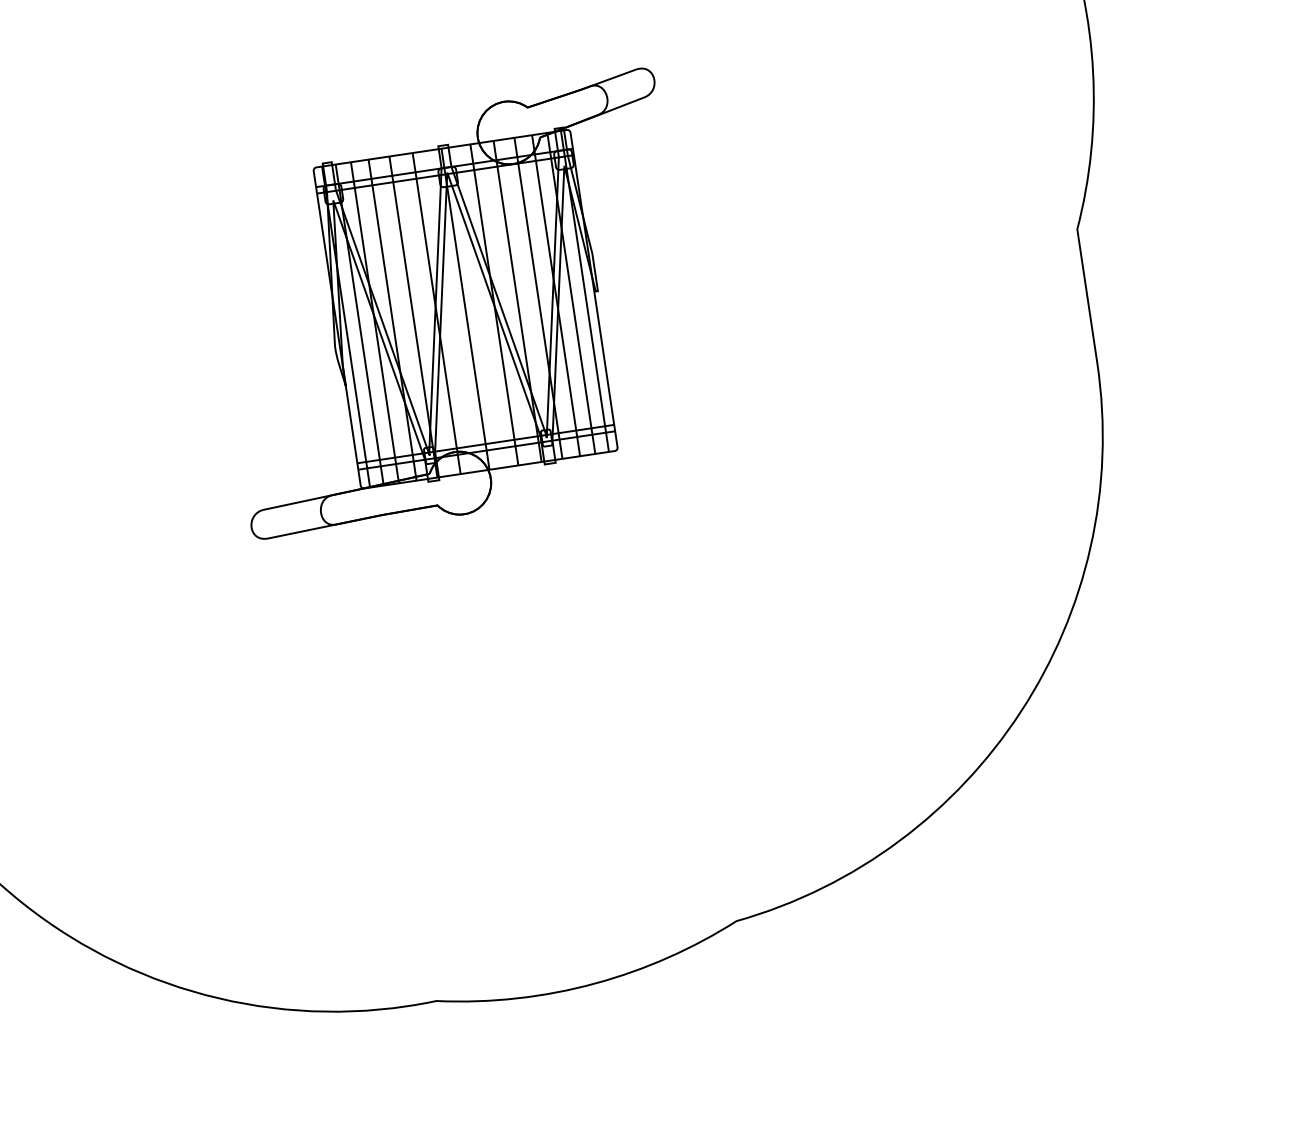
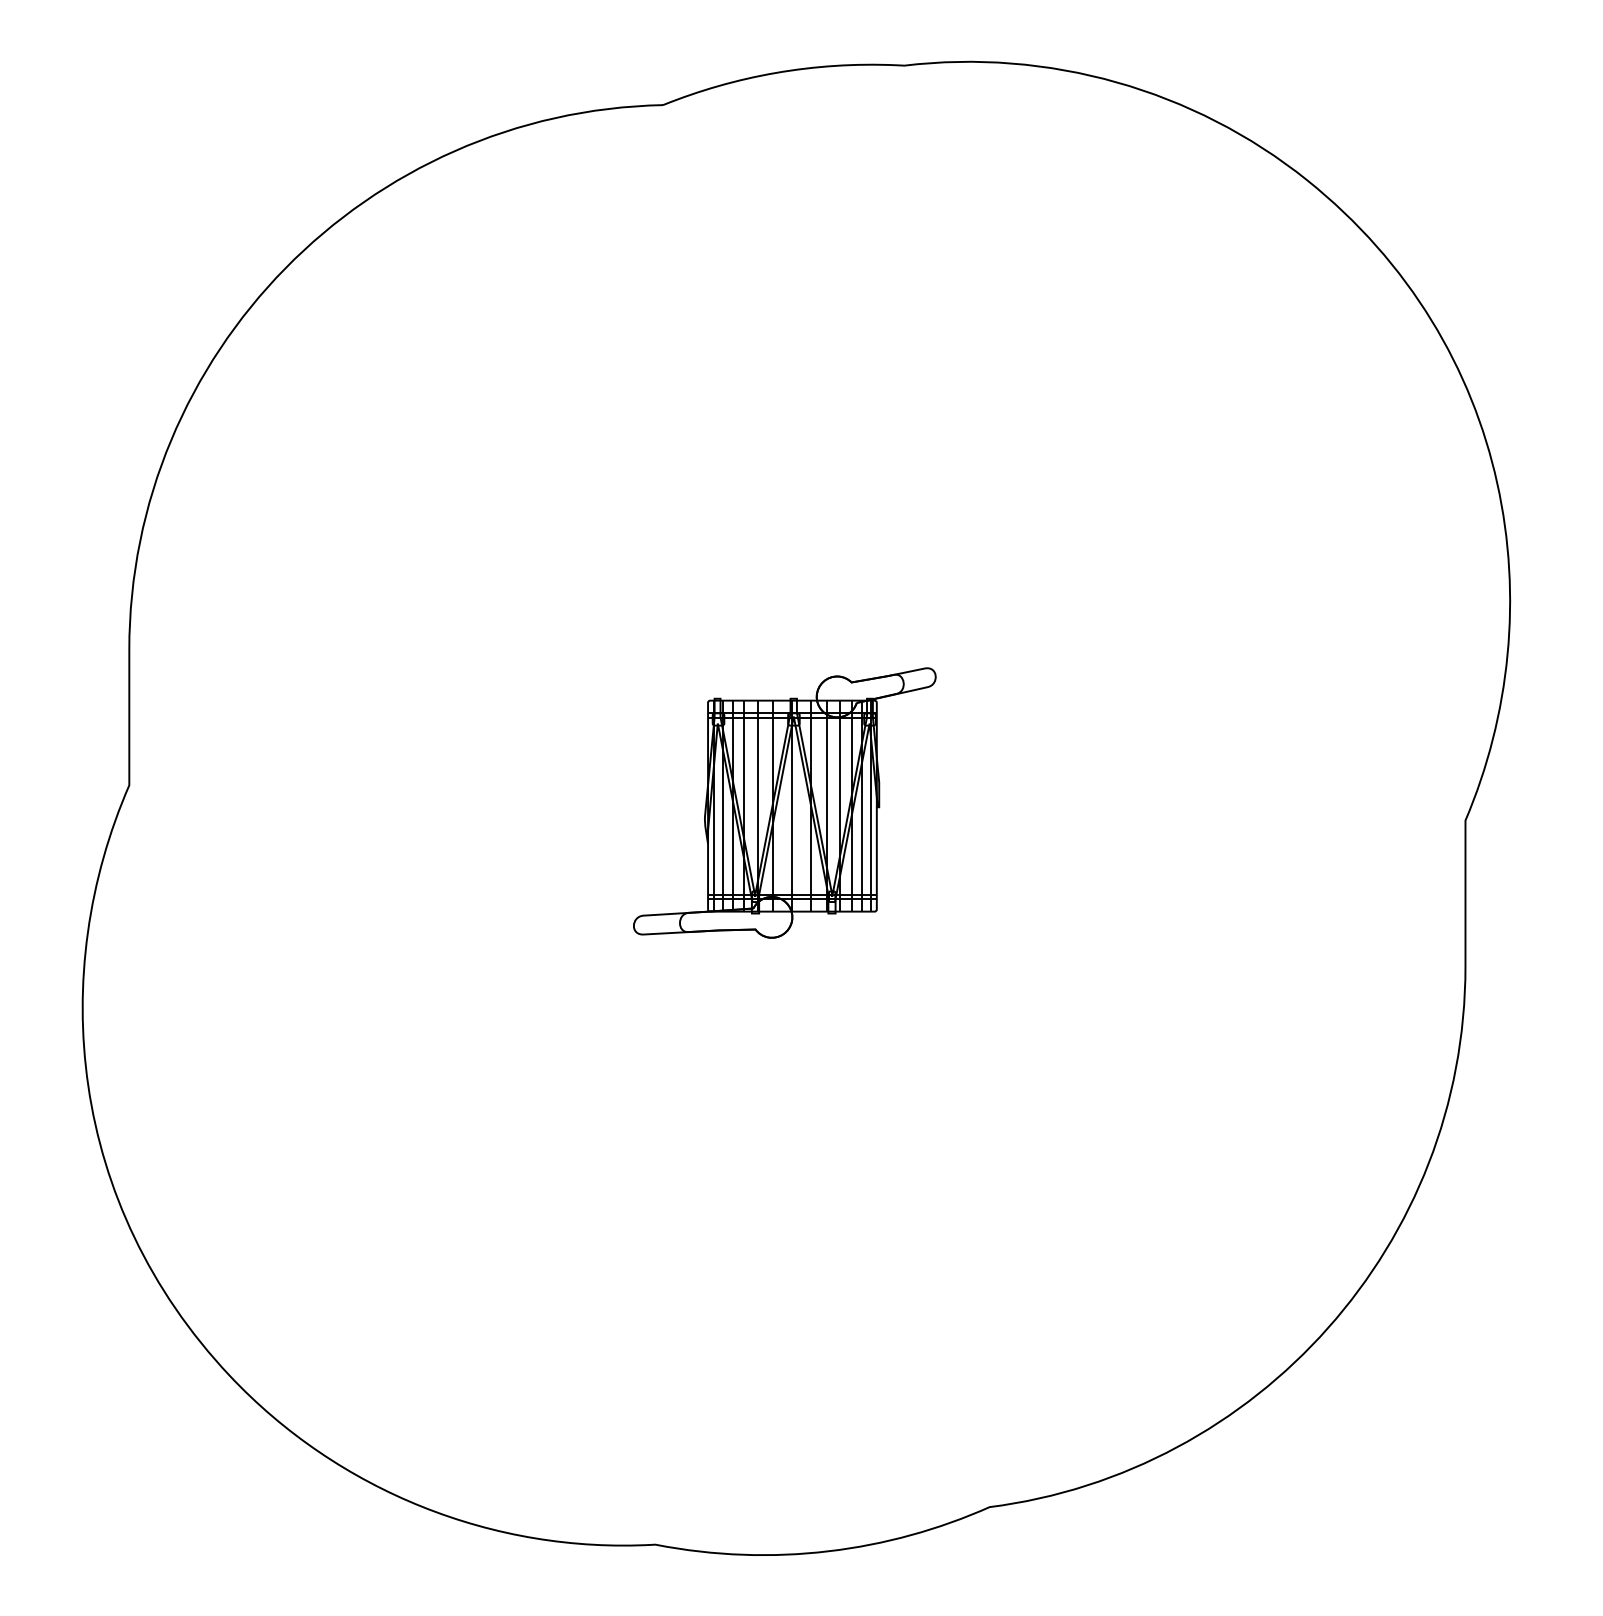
part: (453, 305) -> (784, 802), size x0.6

